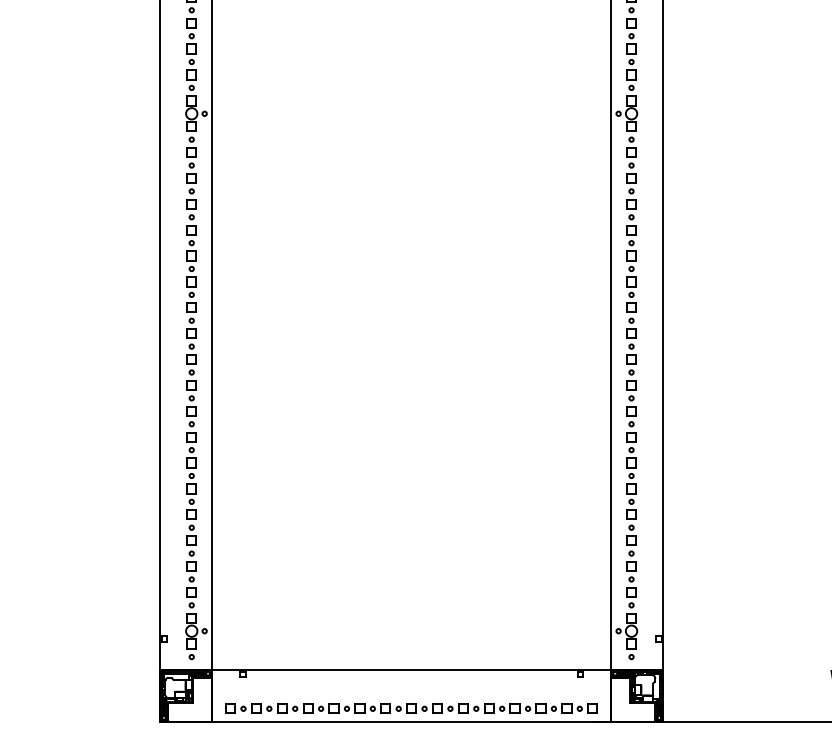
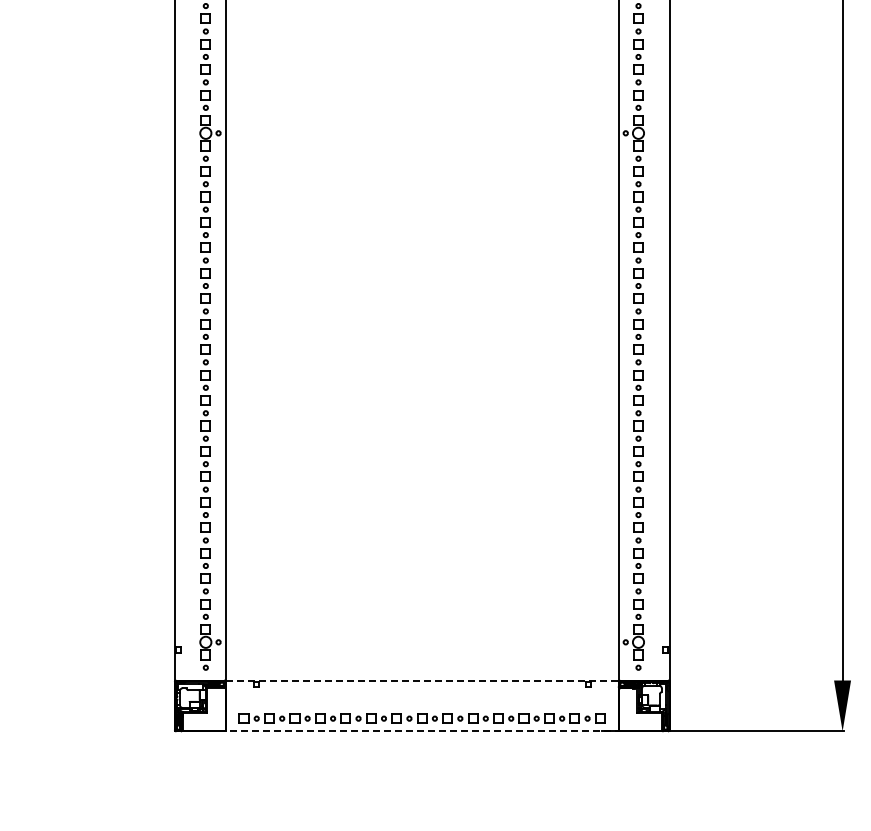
line: (437, 670) -> (447, 680), solid -> dashed
line: (409, 721) -> (420, 731), solid -> dashed

